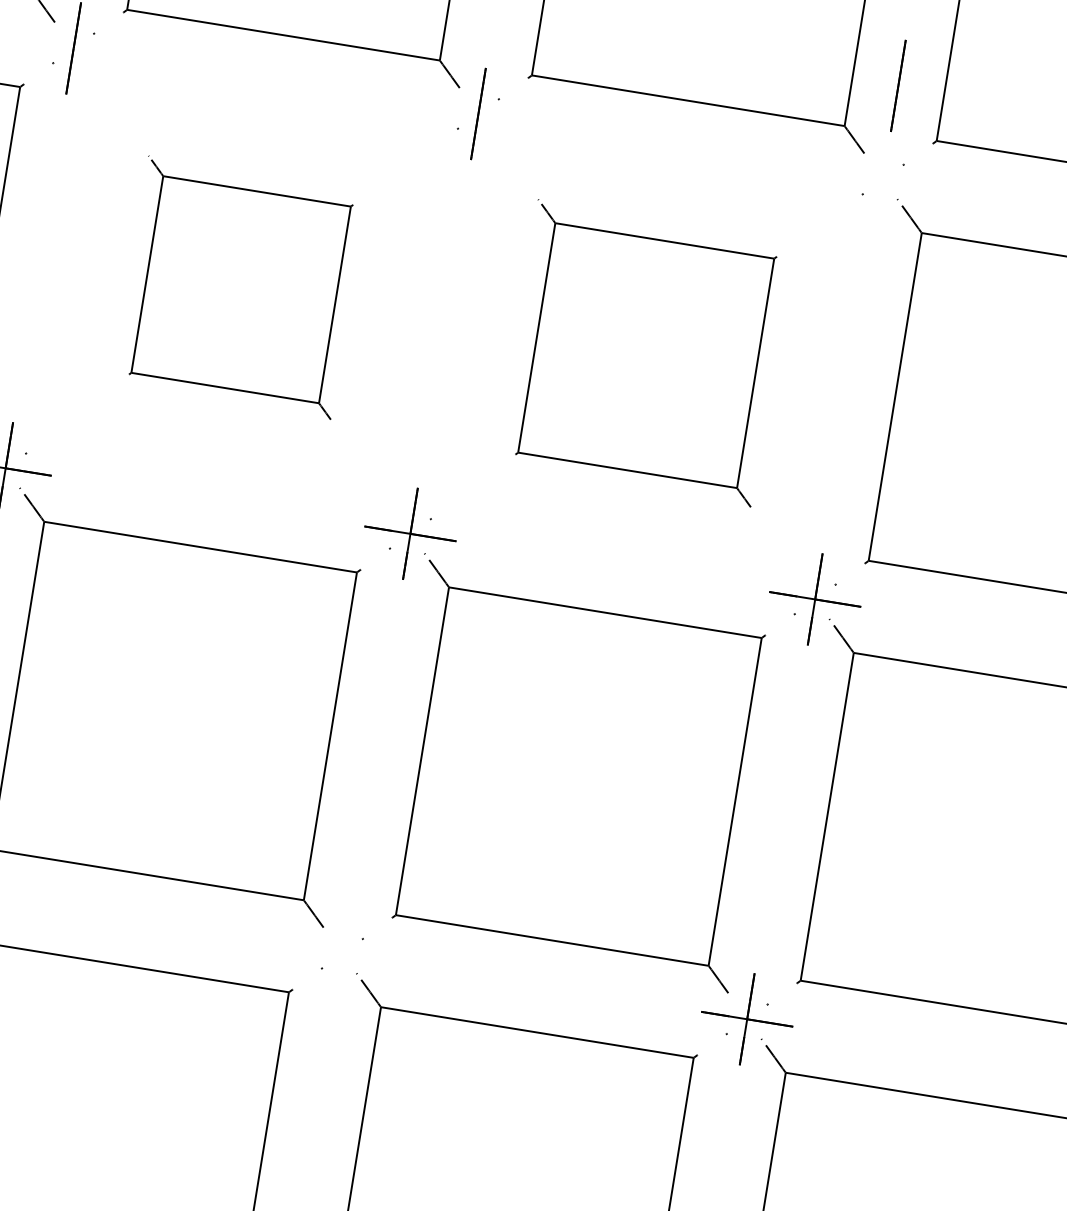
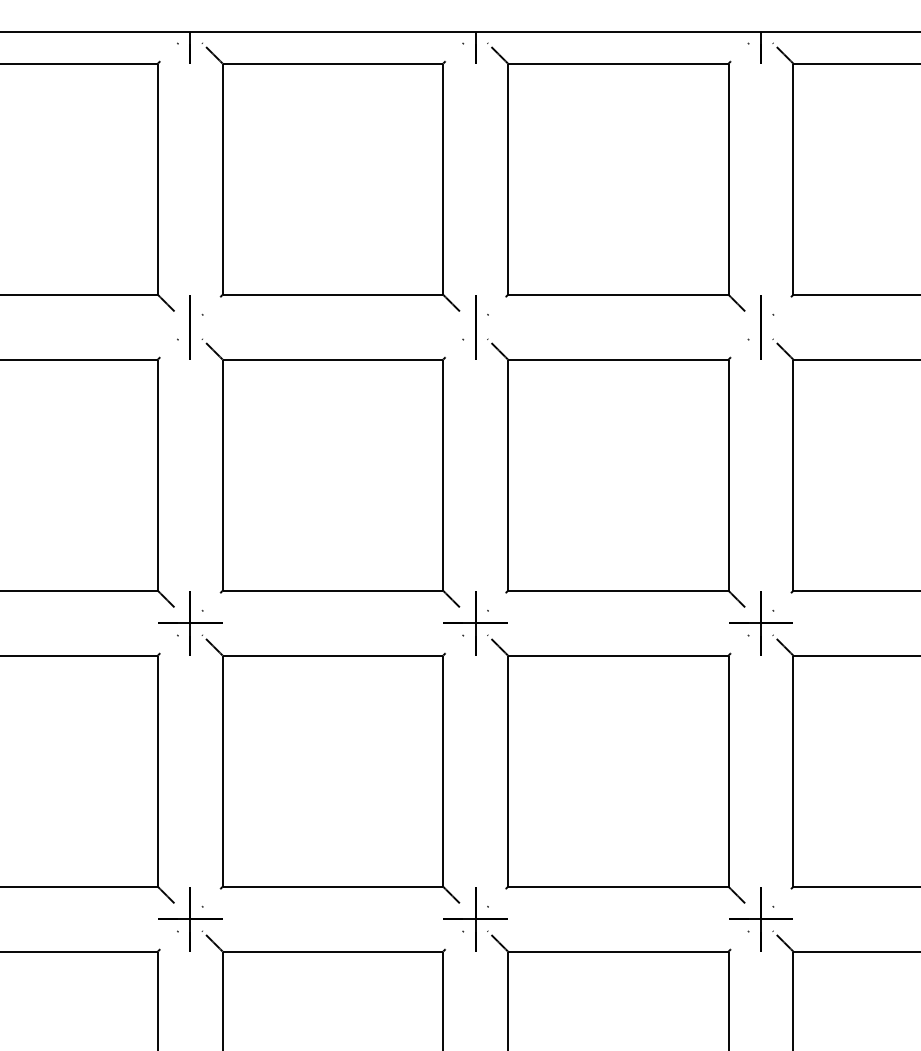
line: (897, 86) -> (760, 327), moved
part: (239, 286) -> (330, 472), size x1.67
part: (644, 352) -> (616, 472), size x1.43
part: (342, 954) -> (475, 919), added

